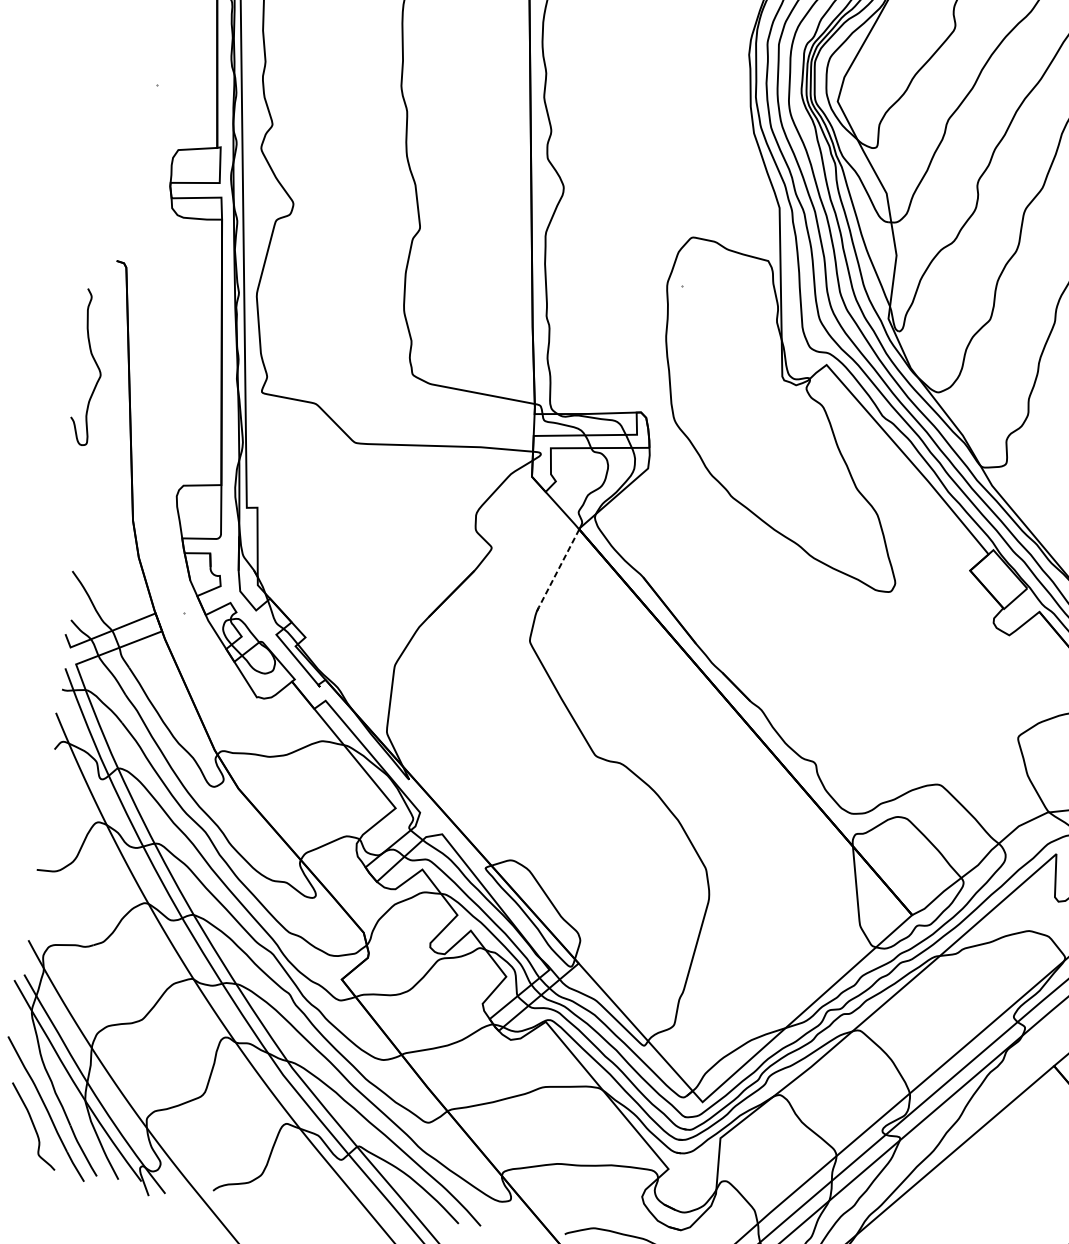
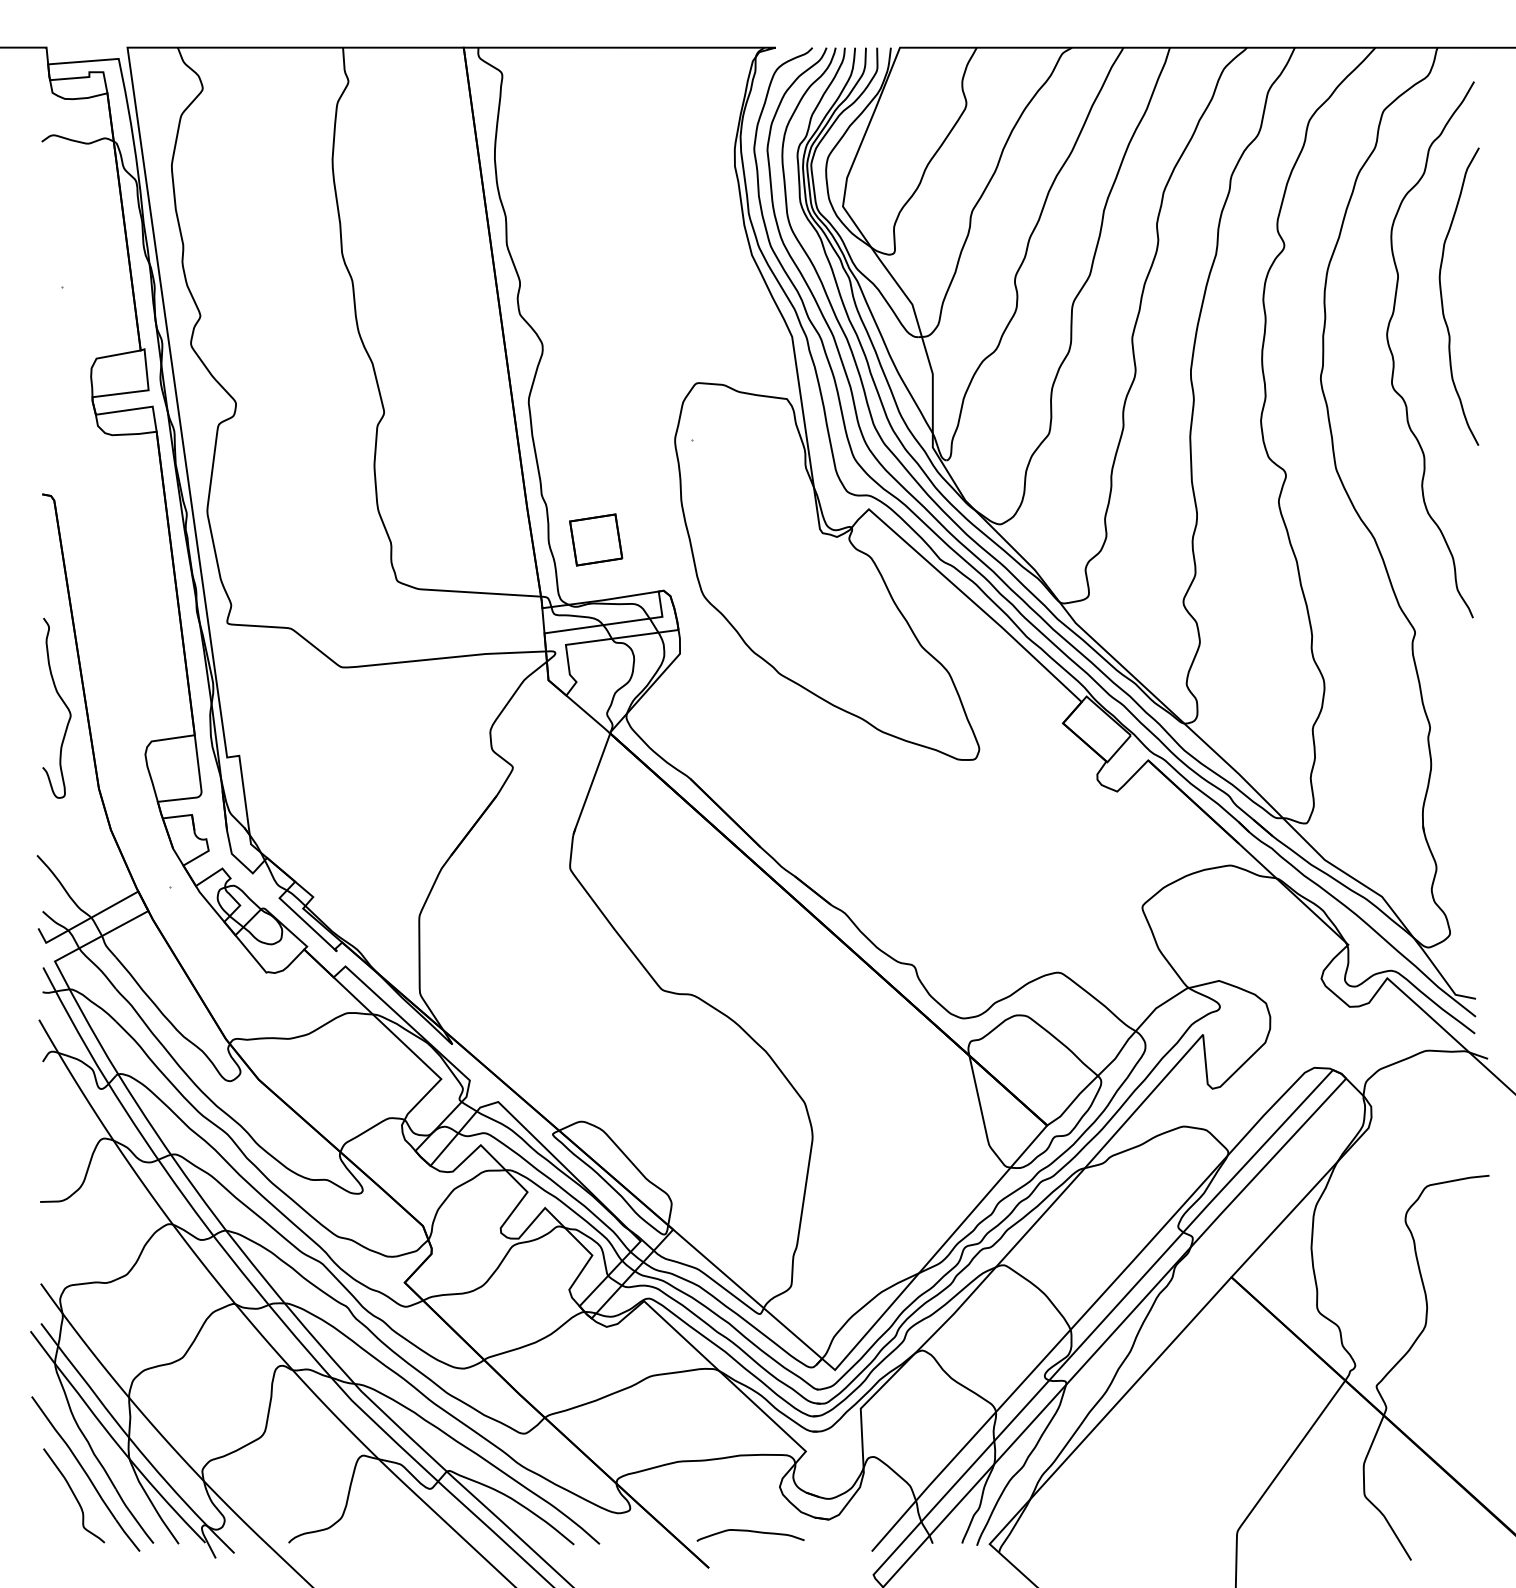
part: (588, 360) -> (596, 539), added
curve: (95, 363) -> (62, 702), moved
line: (557, 571) -> (591, 784), dashed -> solid

